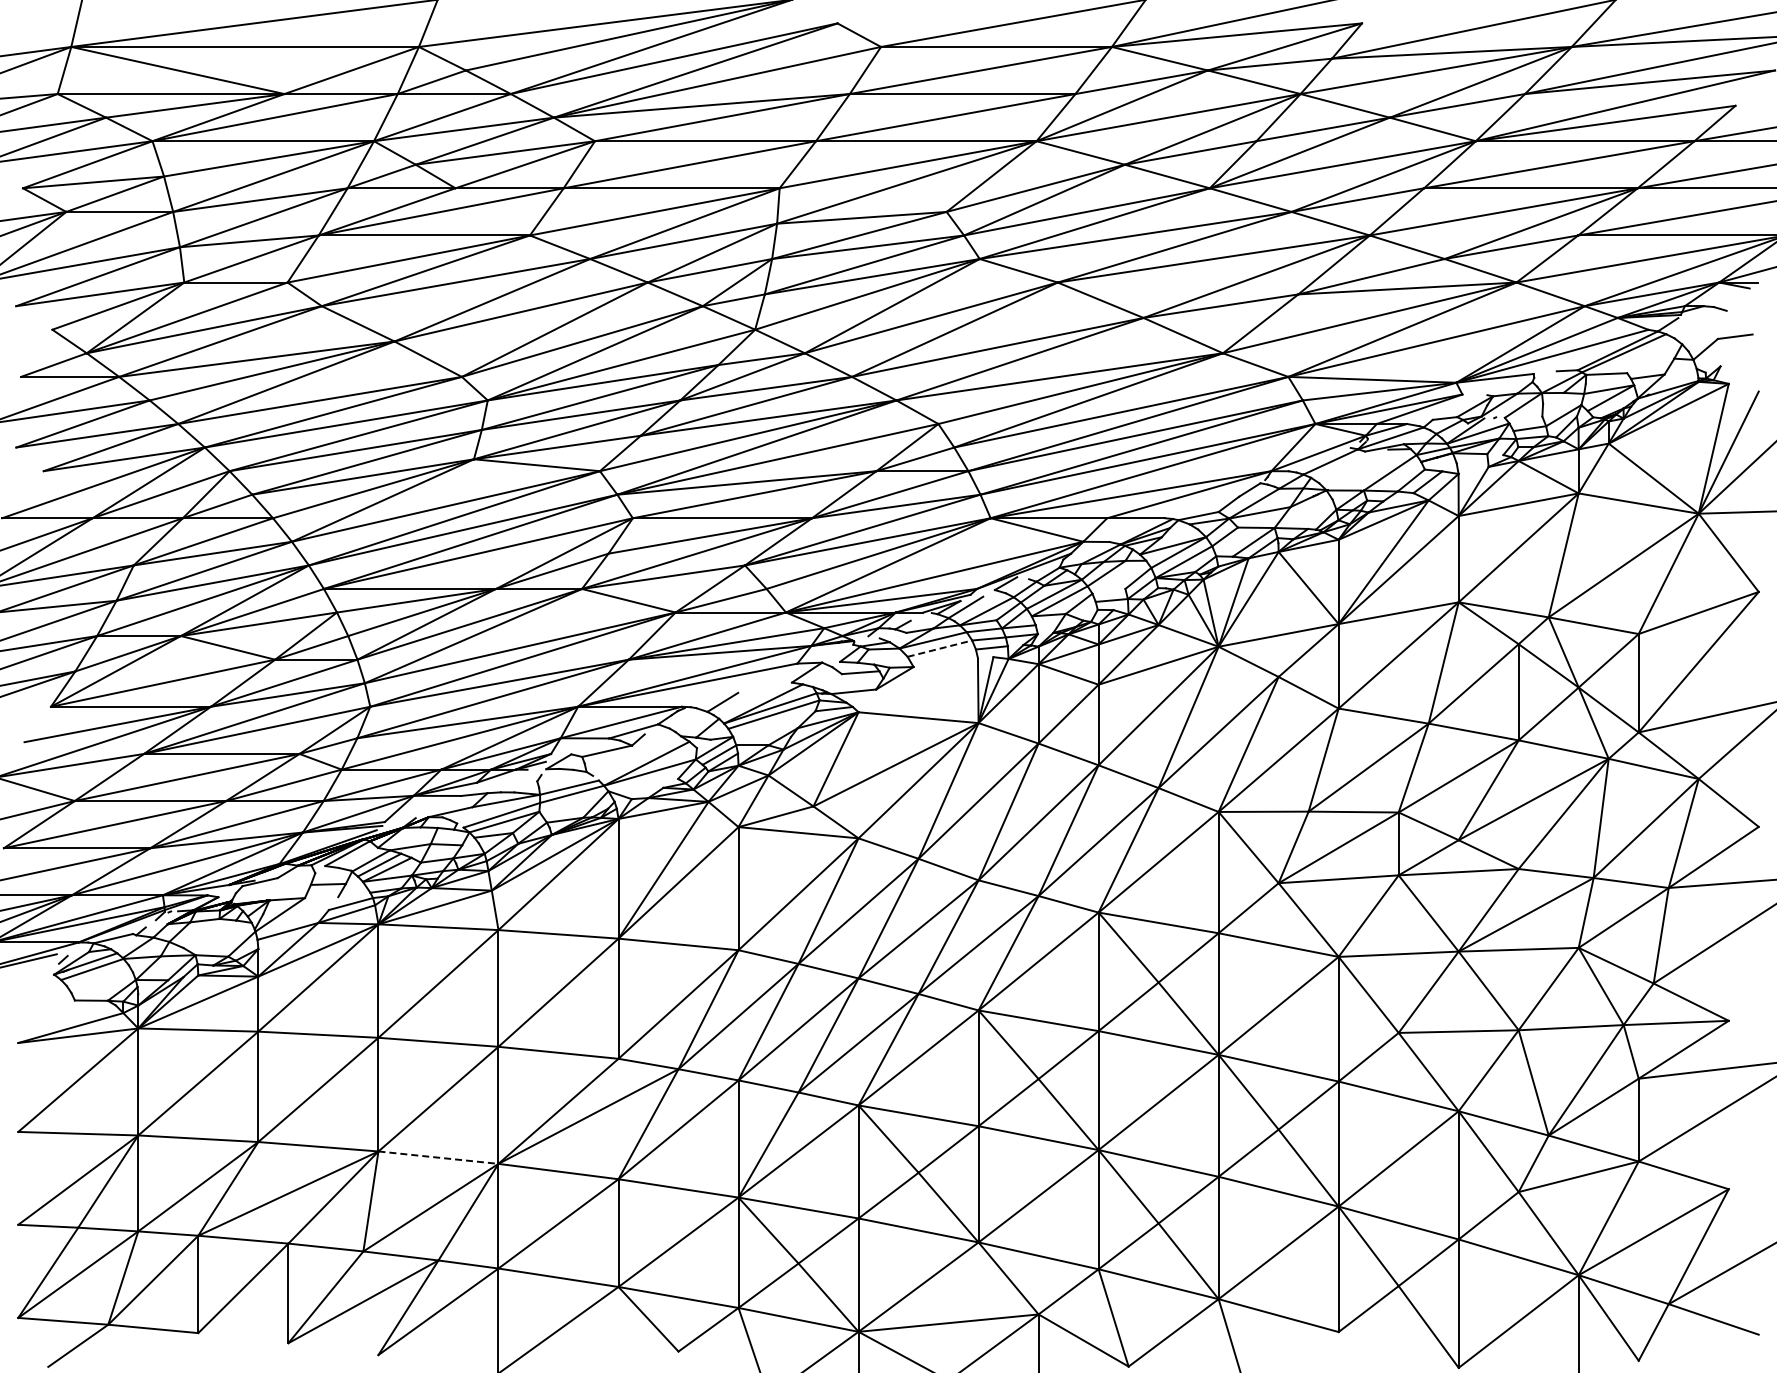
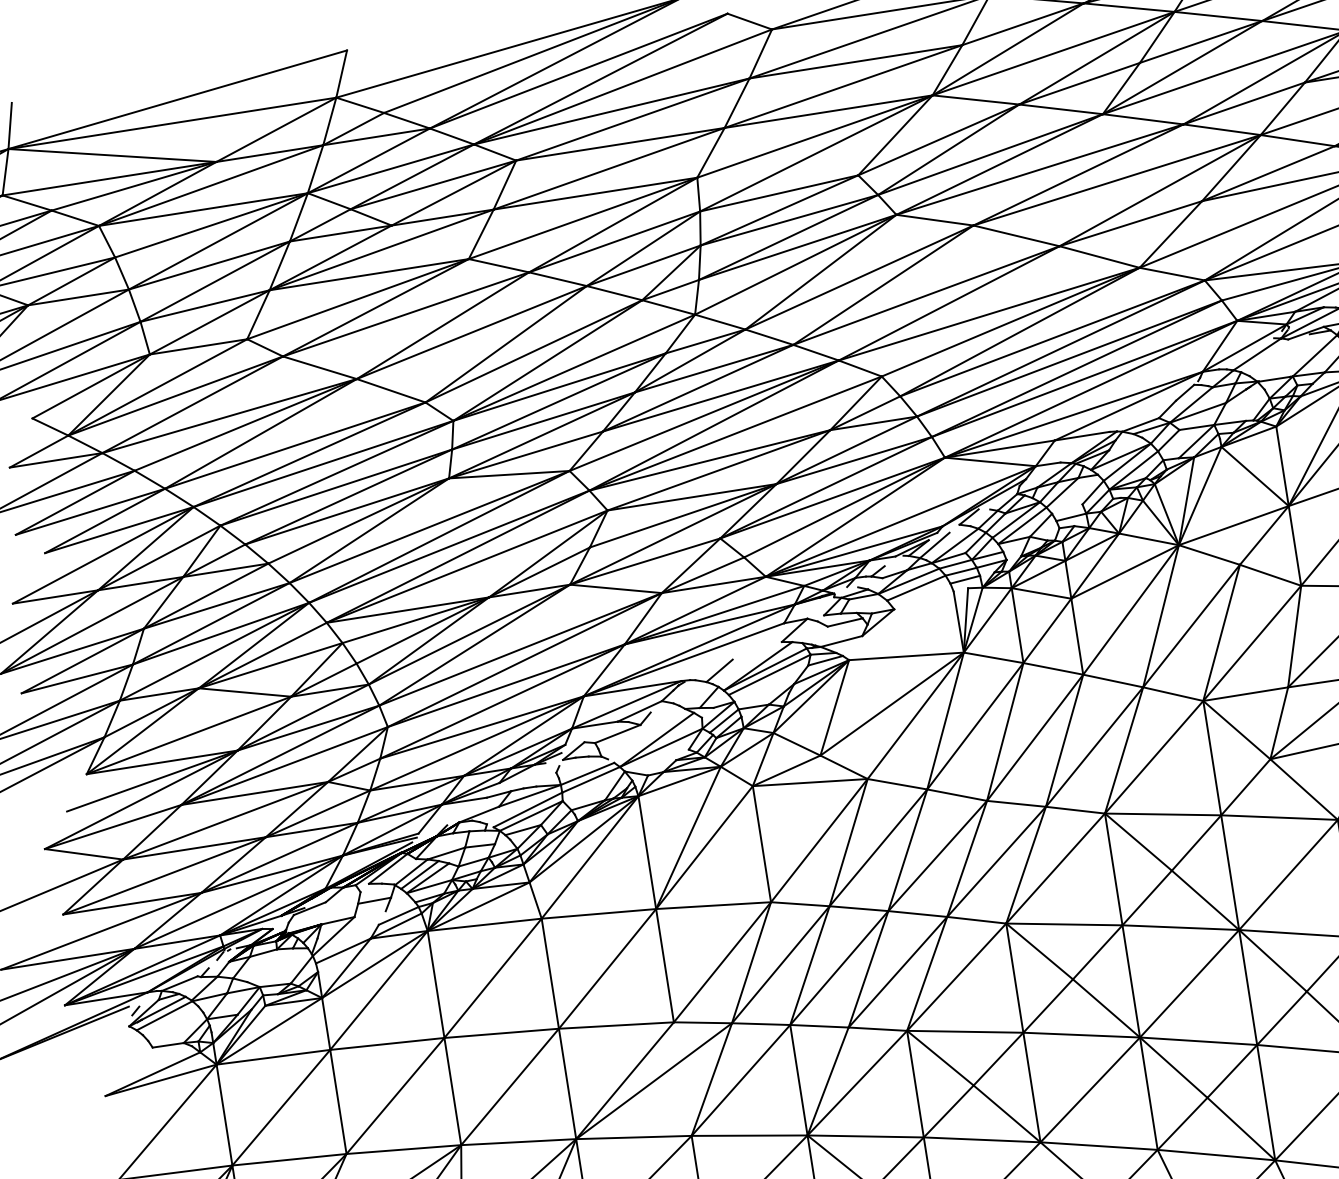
line: (940, 648) -> (916, 587), dashed -> solid
line: (438, 1157) -> (518, 1141), dashed -> solid

